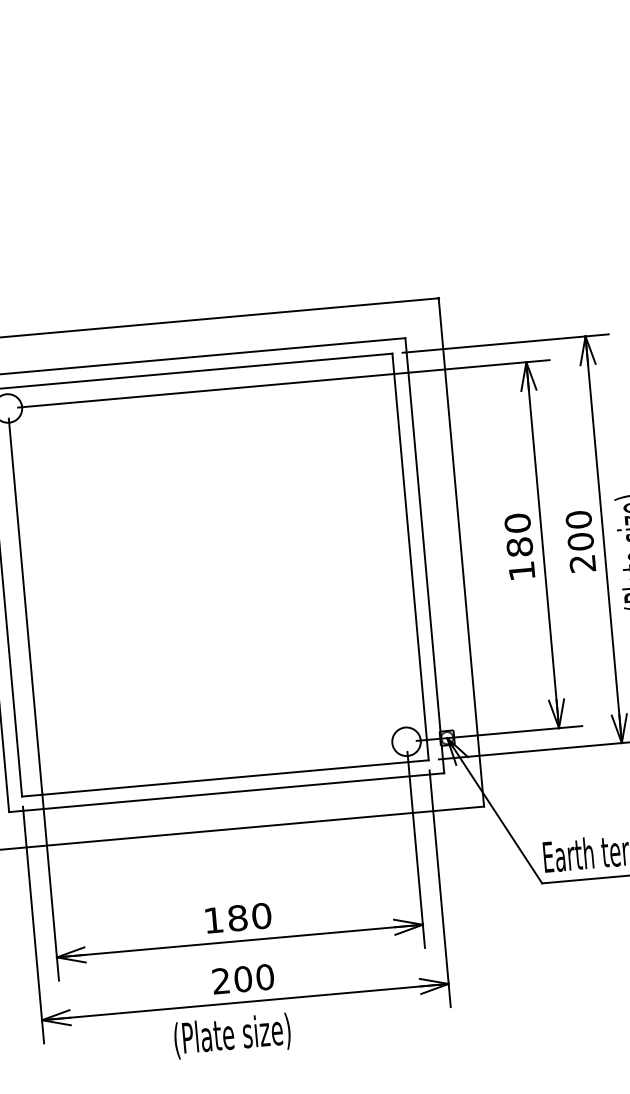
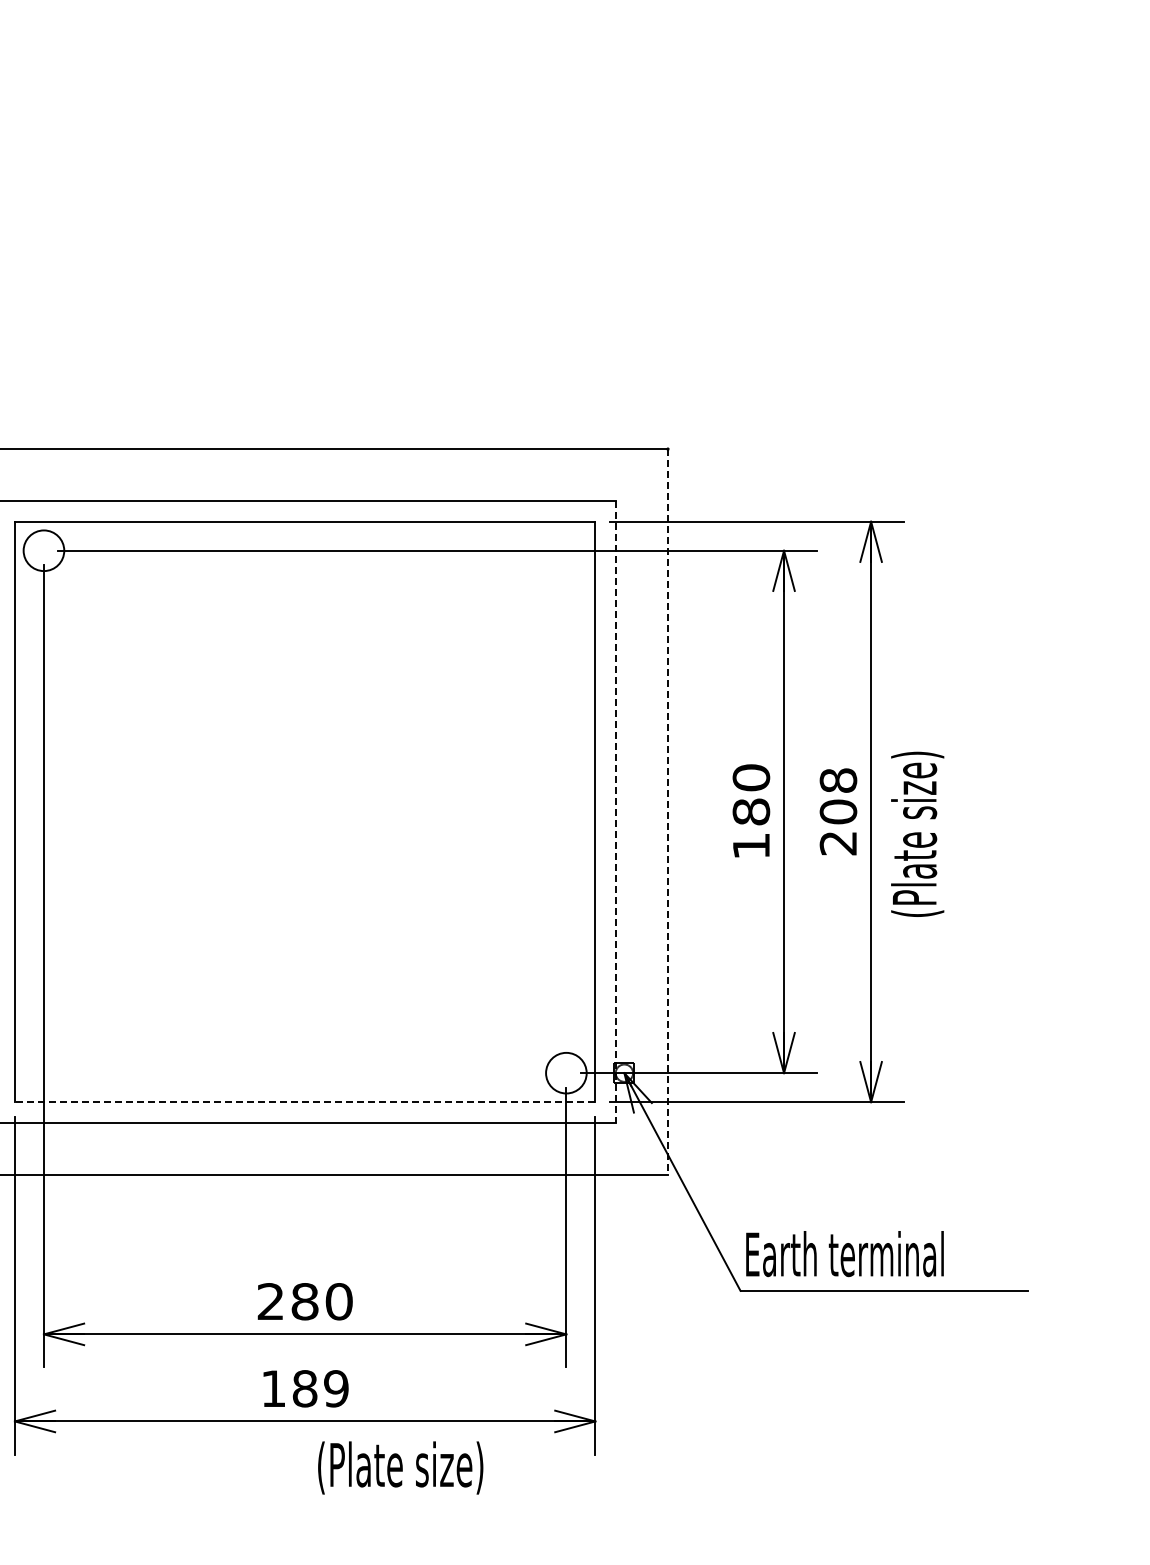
text: (578, 519) -> (838, 780), 200 -> 208
line: (461, 552) -> (667, 811), solid -> dashed
line: (424, 555) -> (615, 811), solid -> dashed
line: (224, 778) -> (304, 1102), solid -> dashed
text: (213, 920) -> (270, 1301), 180 -> 280
text: (242, 979) -> (304, 1388), 200 -> 189
text: (232, 1035) -> (400, 1467), moved

